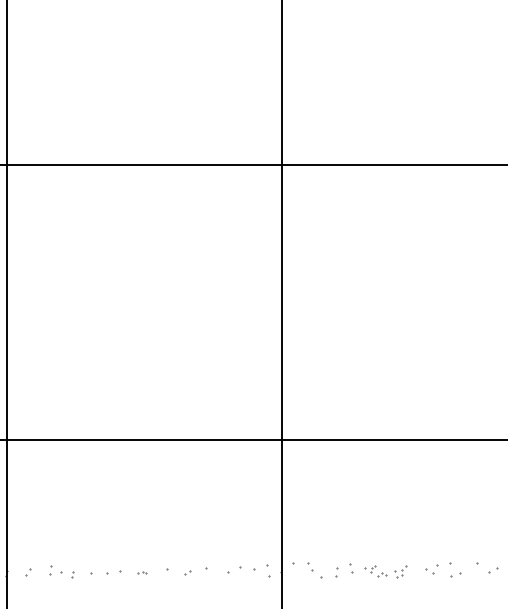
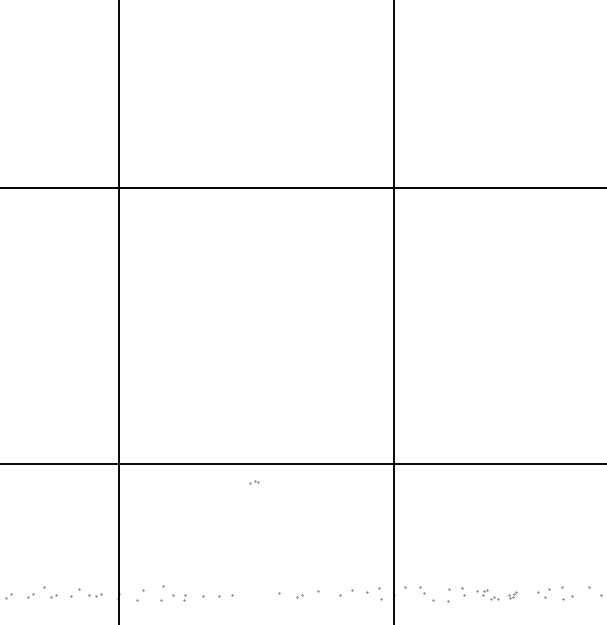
part: (50, 570) -> (162, 593), size x1.6
part: (28, 572) -> (140, 595), size x1.6
part: (400, 572) -> (512, 595), size x0.6
part: (142, 573) -> (254, 482), moved
part: (336, 573) -> (448, 596), size x1.6

